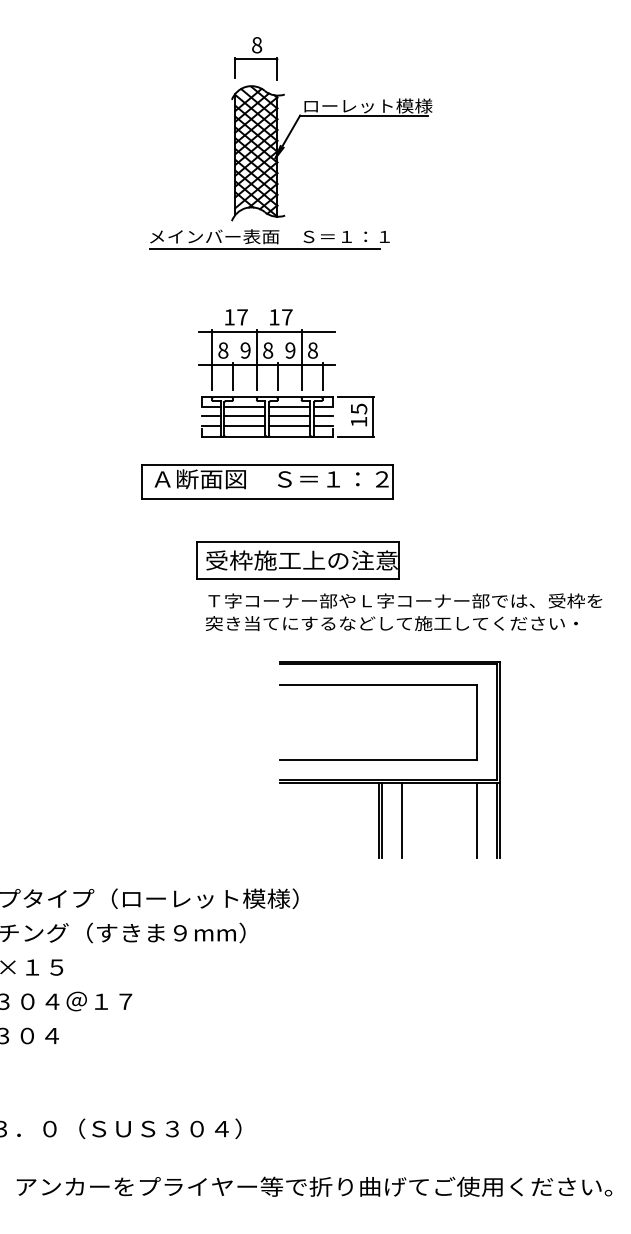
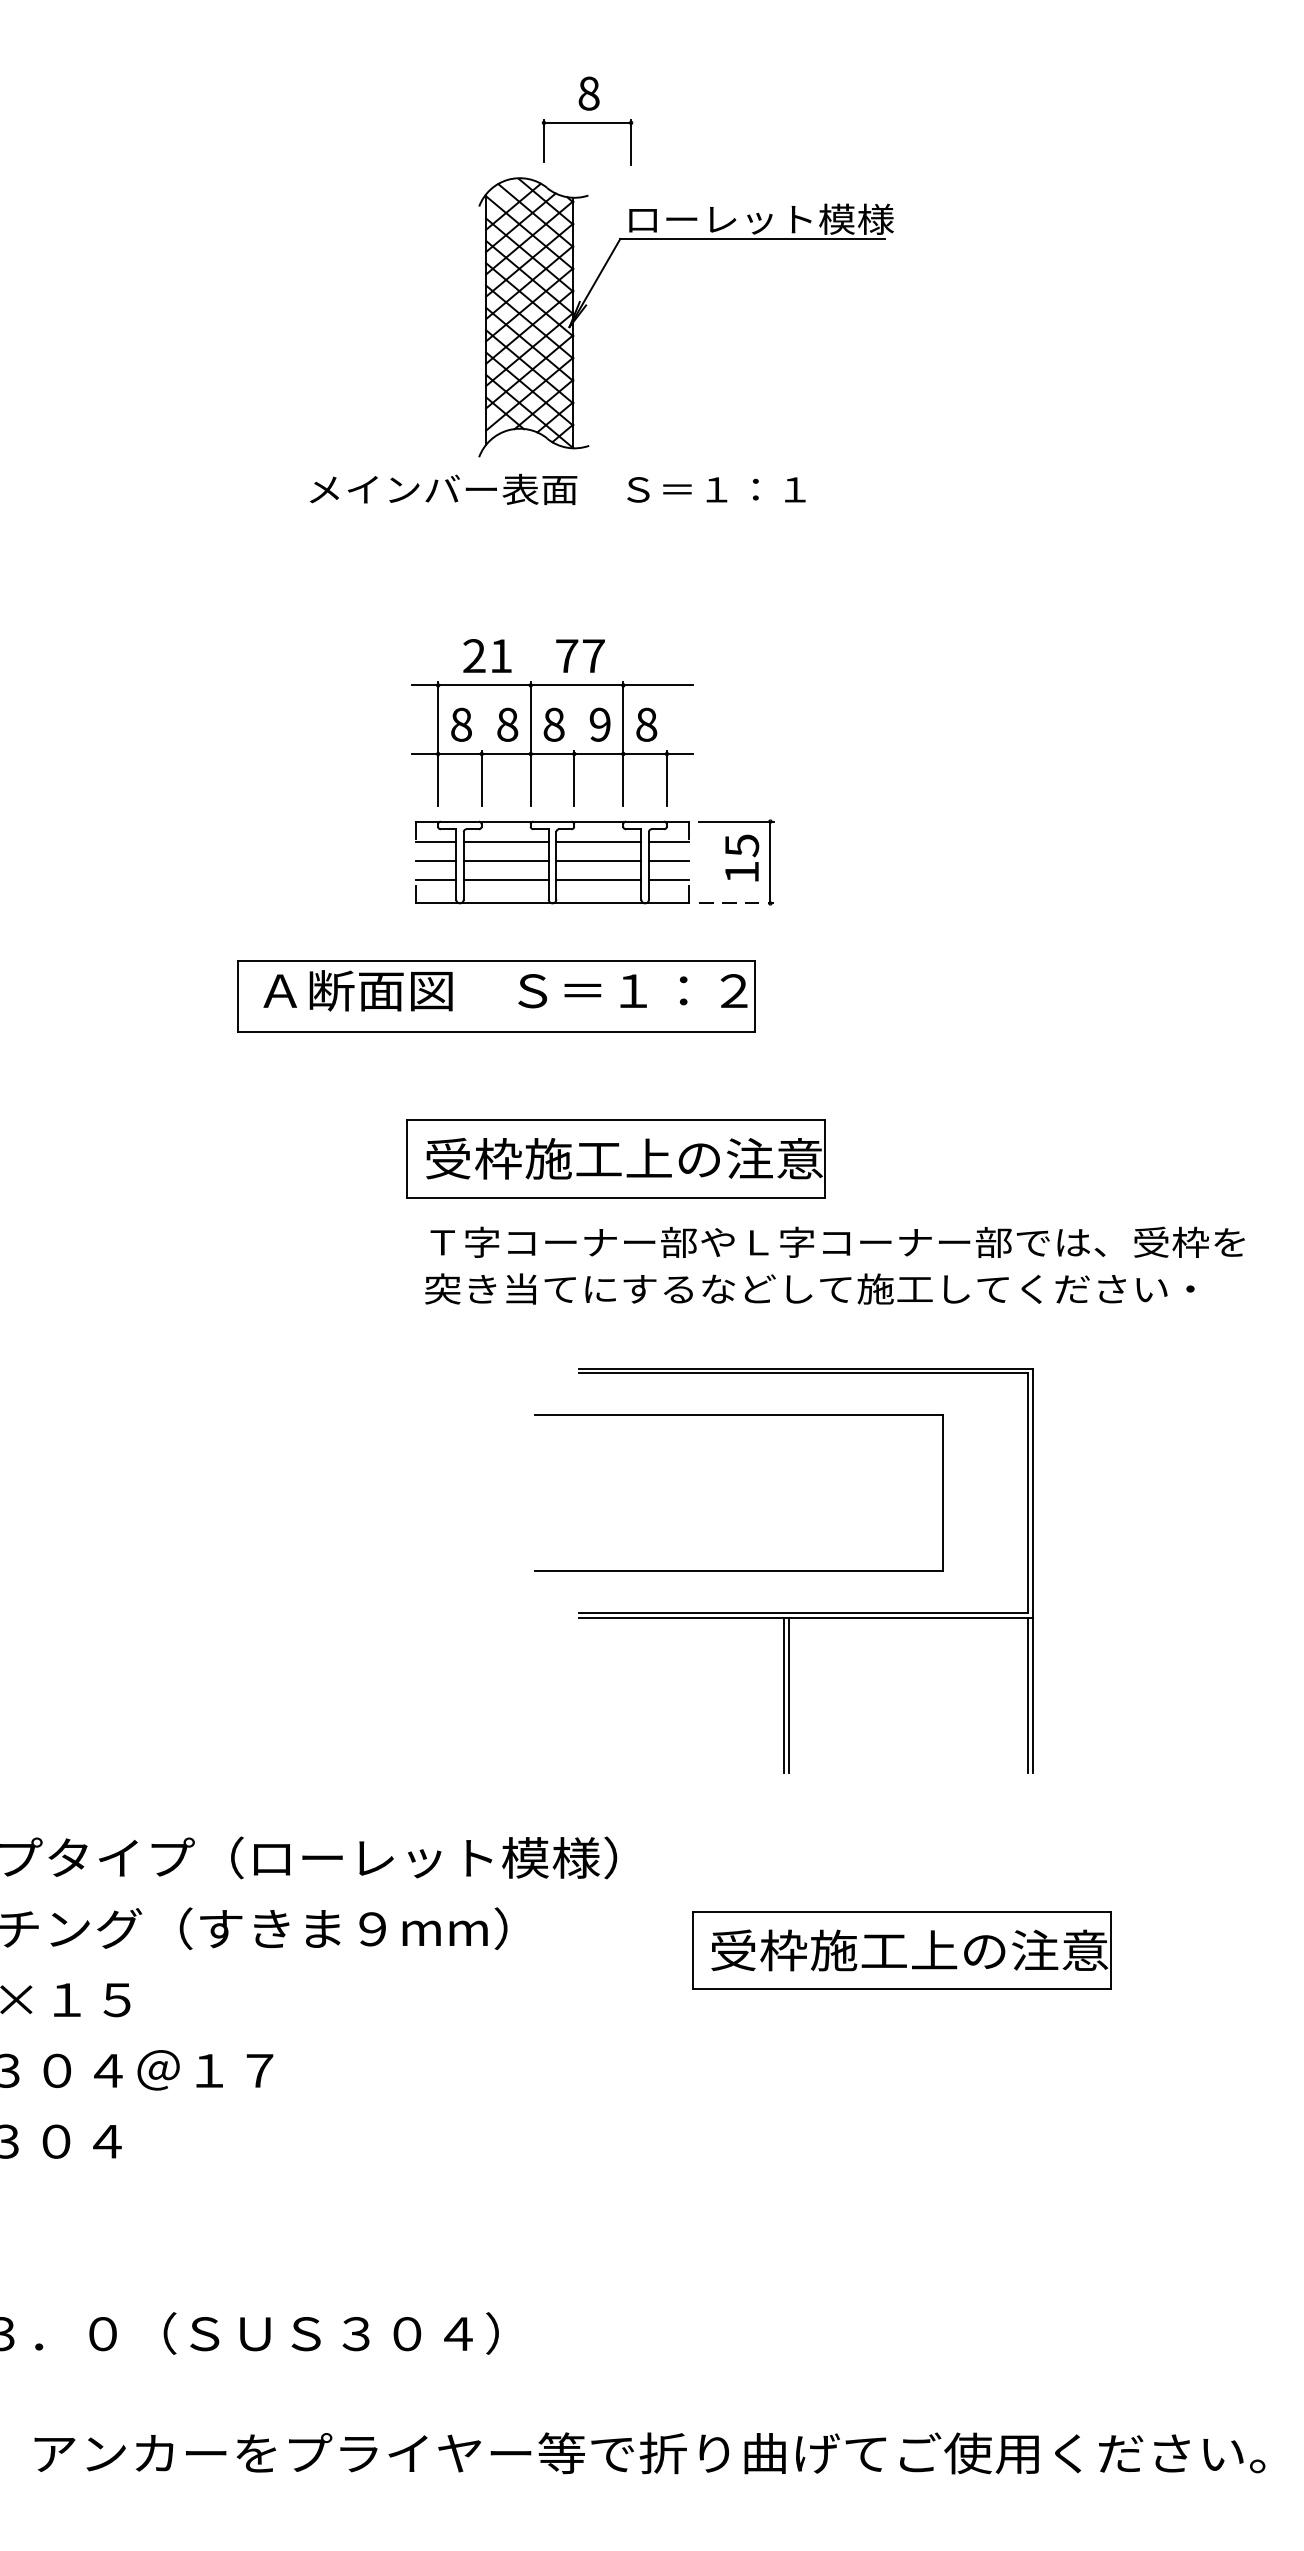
part: (256, 58) -> (587, 121), moved
line: (264, 248) -> (546, 513), removed
text: (235, 317) -> (486, 656), 17 -> 21
text: (274, 317) -> (567, 656), 17 -> 77
text: (245, 350) -> (507, 724), 9 -> 8
line: (356, 437) -> (736, 904), solid -> dashed
part: (267, 481) -> (496, 995), moved
part: (378, 685) -> (738, 1417), moved
line: (401, 819) -> (829, 1694), removed
line: (477, 819) -> (986, 1694), removed
part: (435, 943) -> (900, 1950), added

